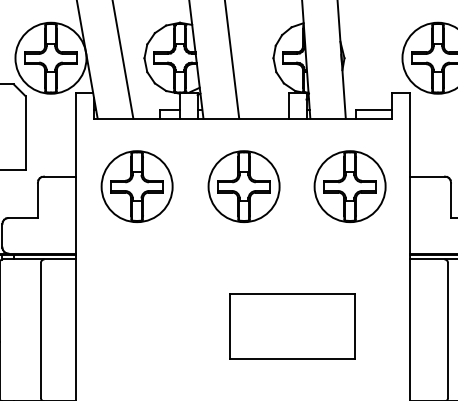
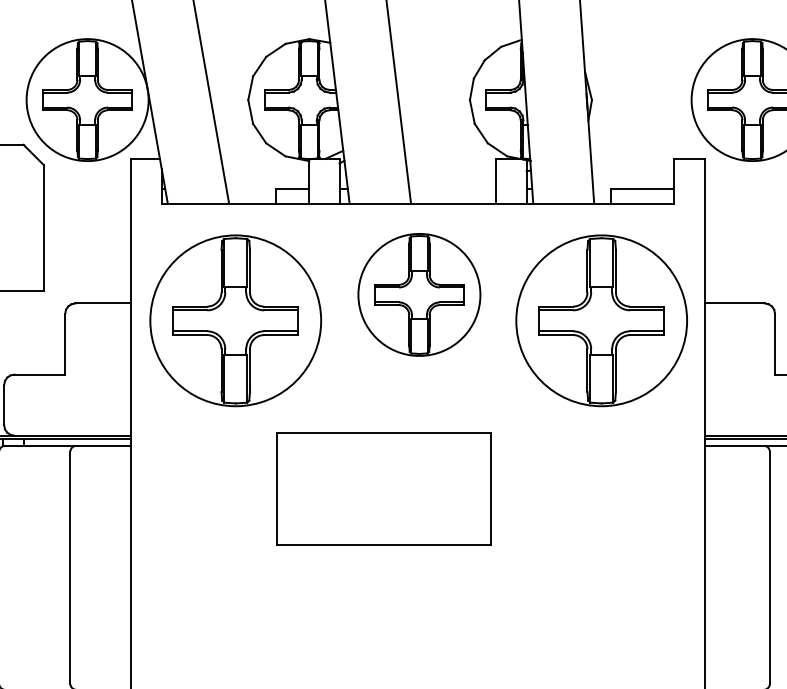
part: (136, 186) -> (234, 320), size x1.4
part: (243, 186) -> (418, 294), moved
part: (349, 186) -> (600, 320), size x1.4
part: (292, 326) -> (384, 488), moved

